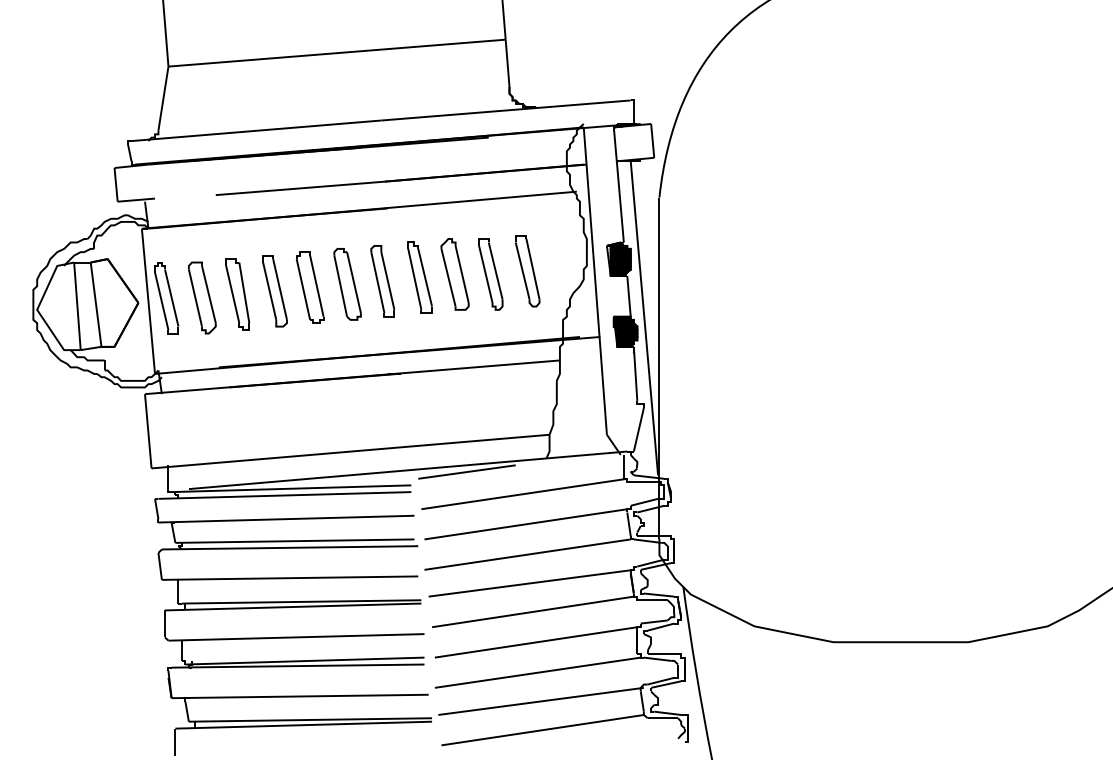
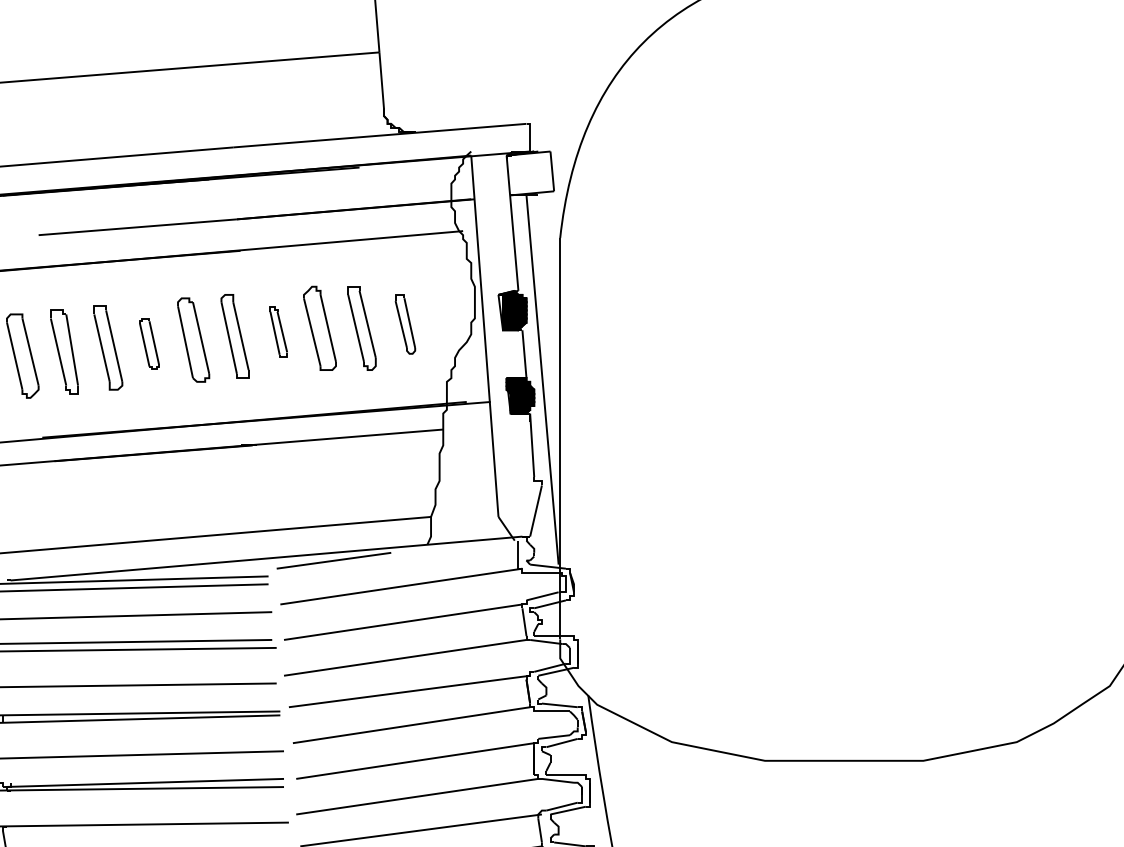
part: (527, 271) -> (405, 324), size x0.7
part: (419, 277) -> (278, 332), size x0.6
part: (309, 287) -> (148, 343), size x0.6

